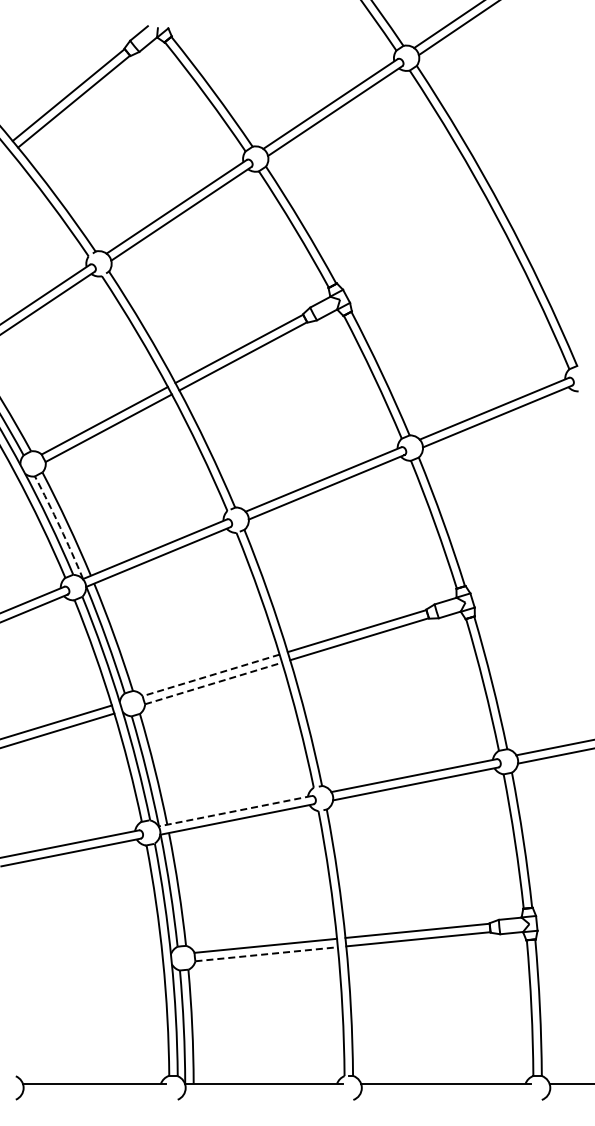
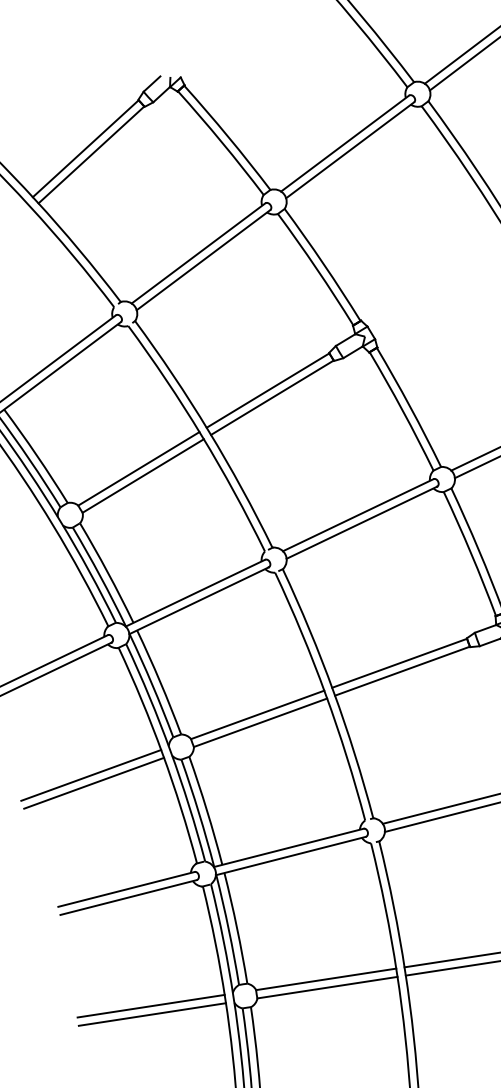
arc: (60, 527) -> (100, 576), dashed -> solid
line: (211, 675) -> (258, 714), dashed -> solid
line: (213, 683) -> (260, 722), dashed -> solid
line: (234, 811) -> (288, 848), dashed -> solid
line: (266, 954) -> (327, 987), dashed -> solid
line: (87, 962) -> (150, 1005), added
line: (88, 971) -> (152, 1014), added

